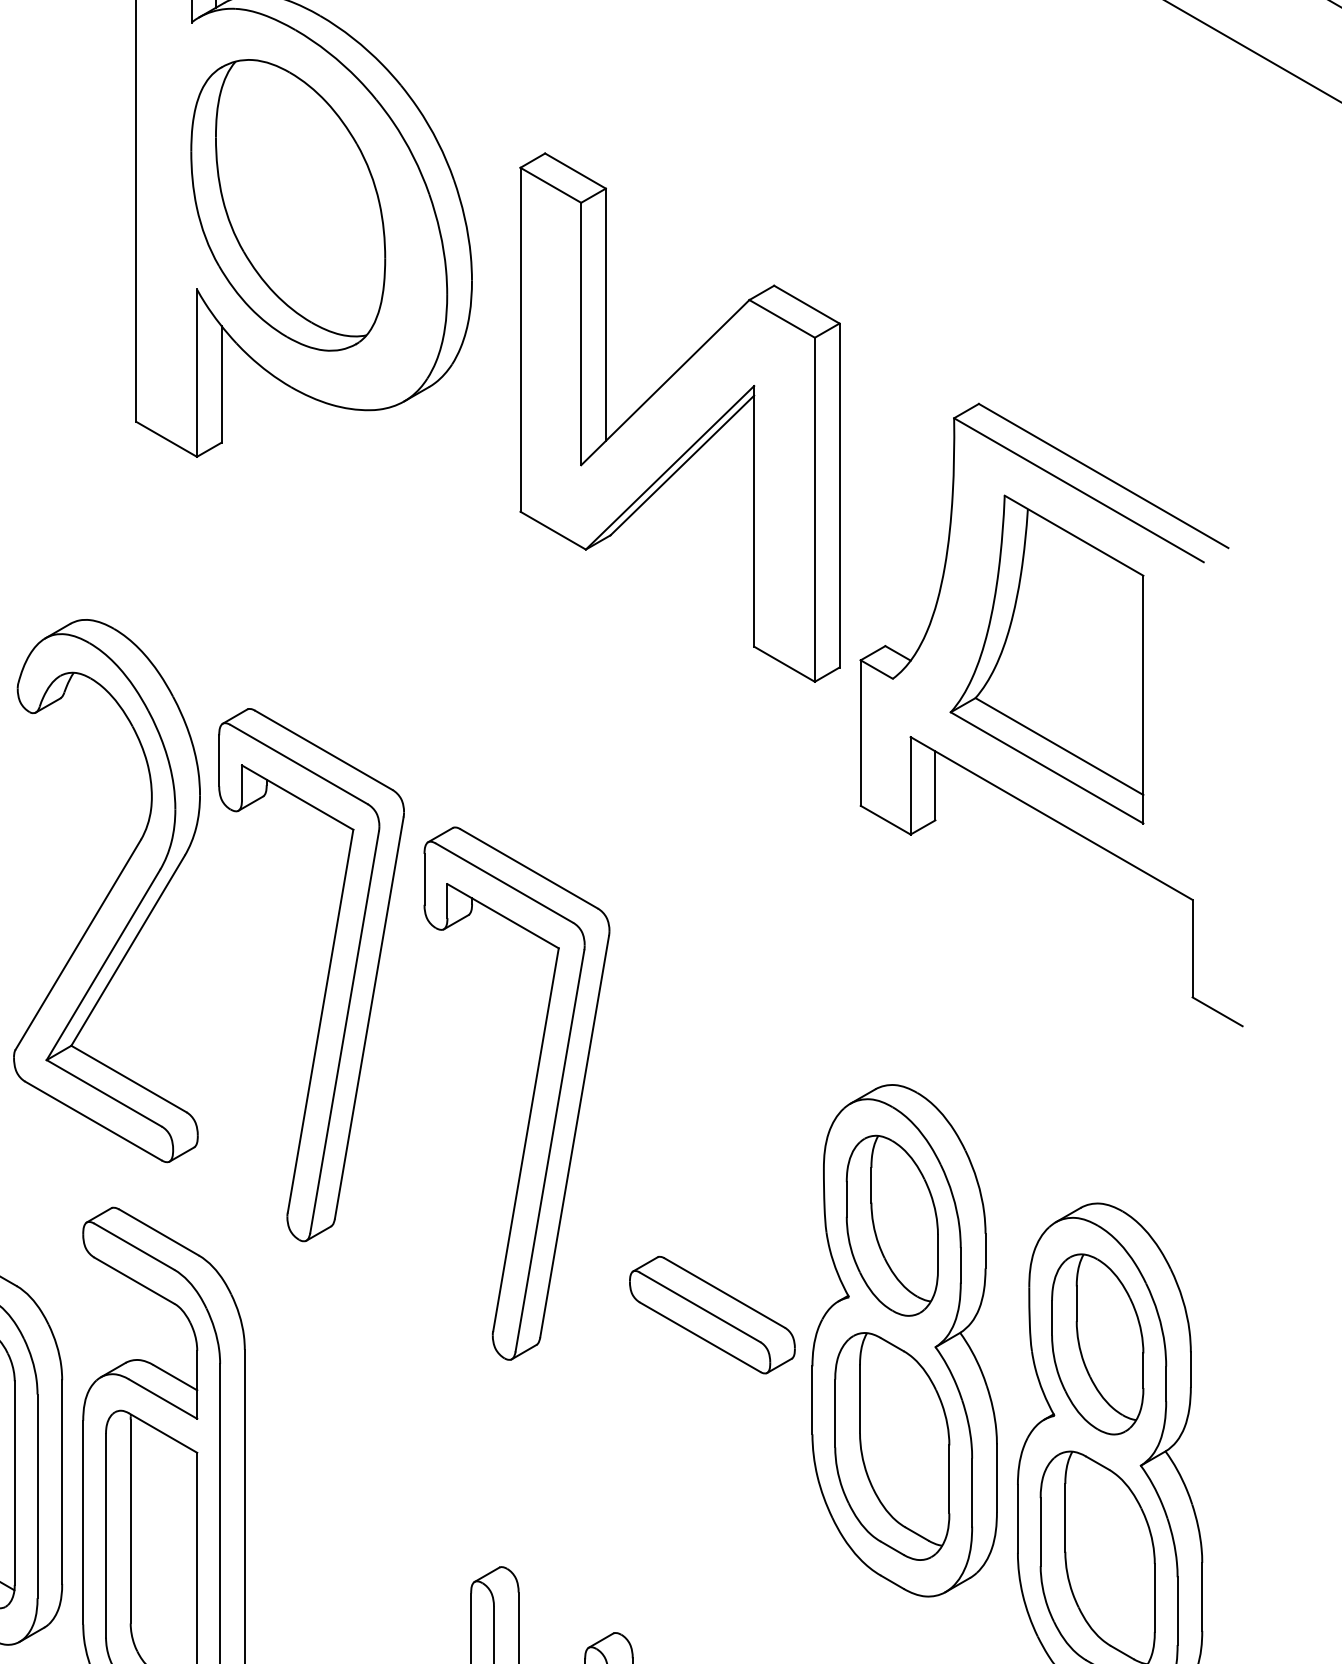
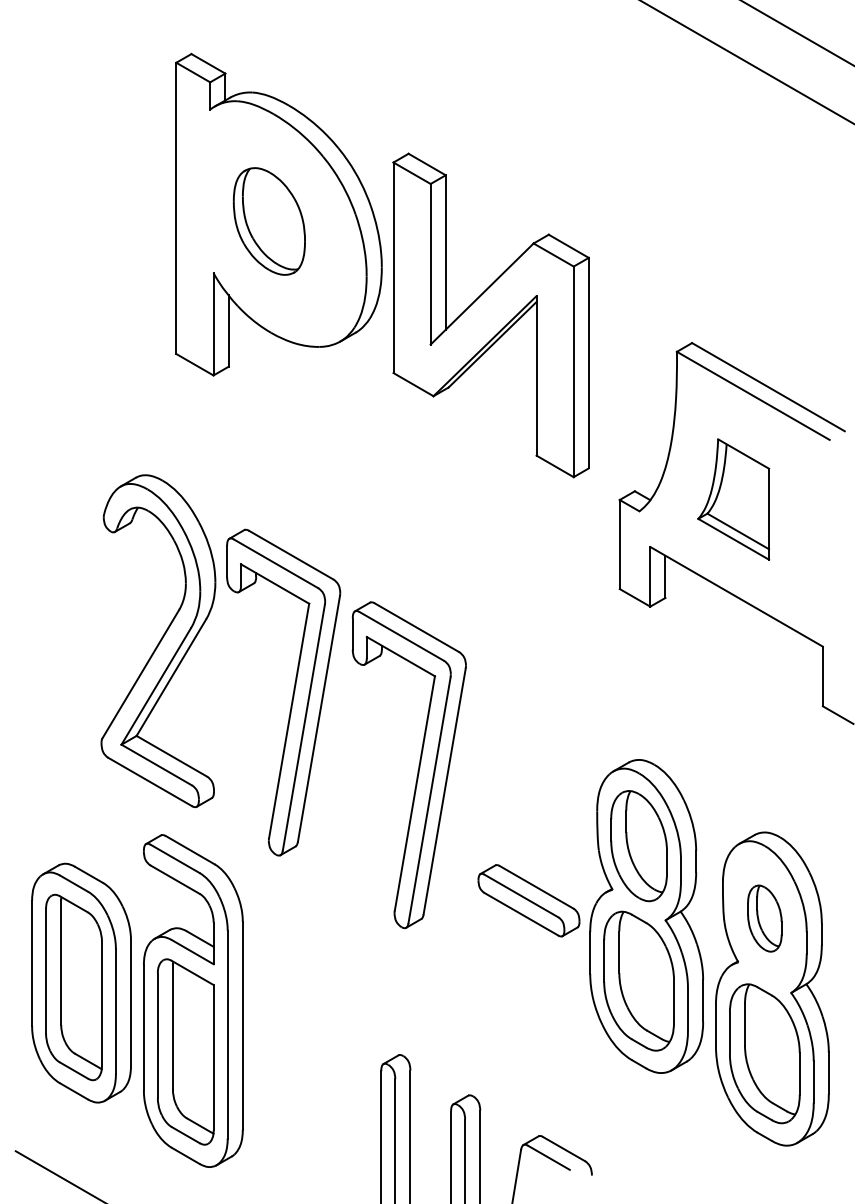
part: (288, 205) -> (269, 221), size x0.6
part: (678, 417) -> (490, 315), moved
part: (1046, 659) -> (733, 499), size x0.6
part: (1097, 1344) -> (764, 918), size x0.6

